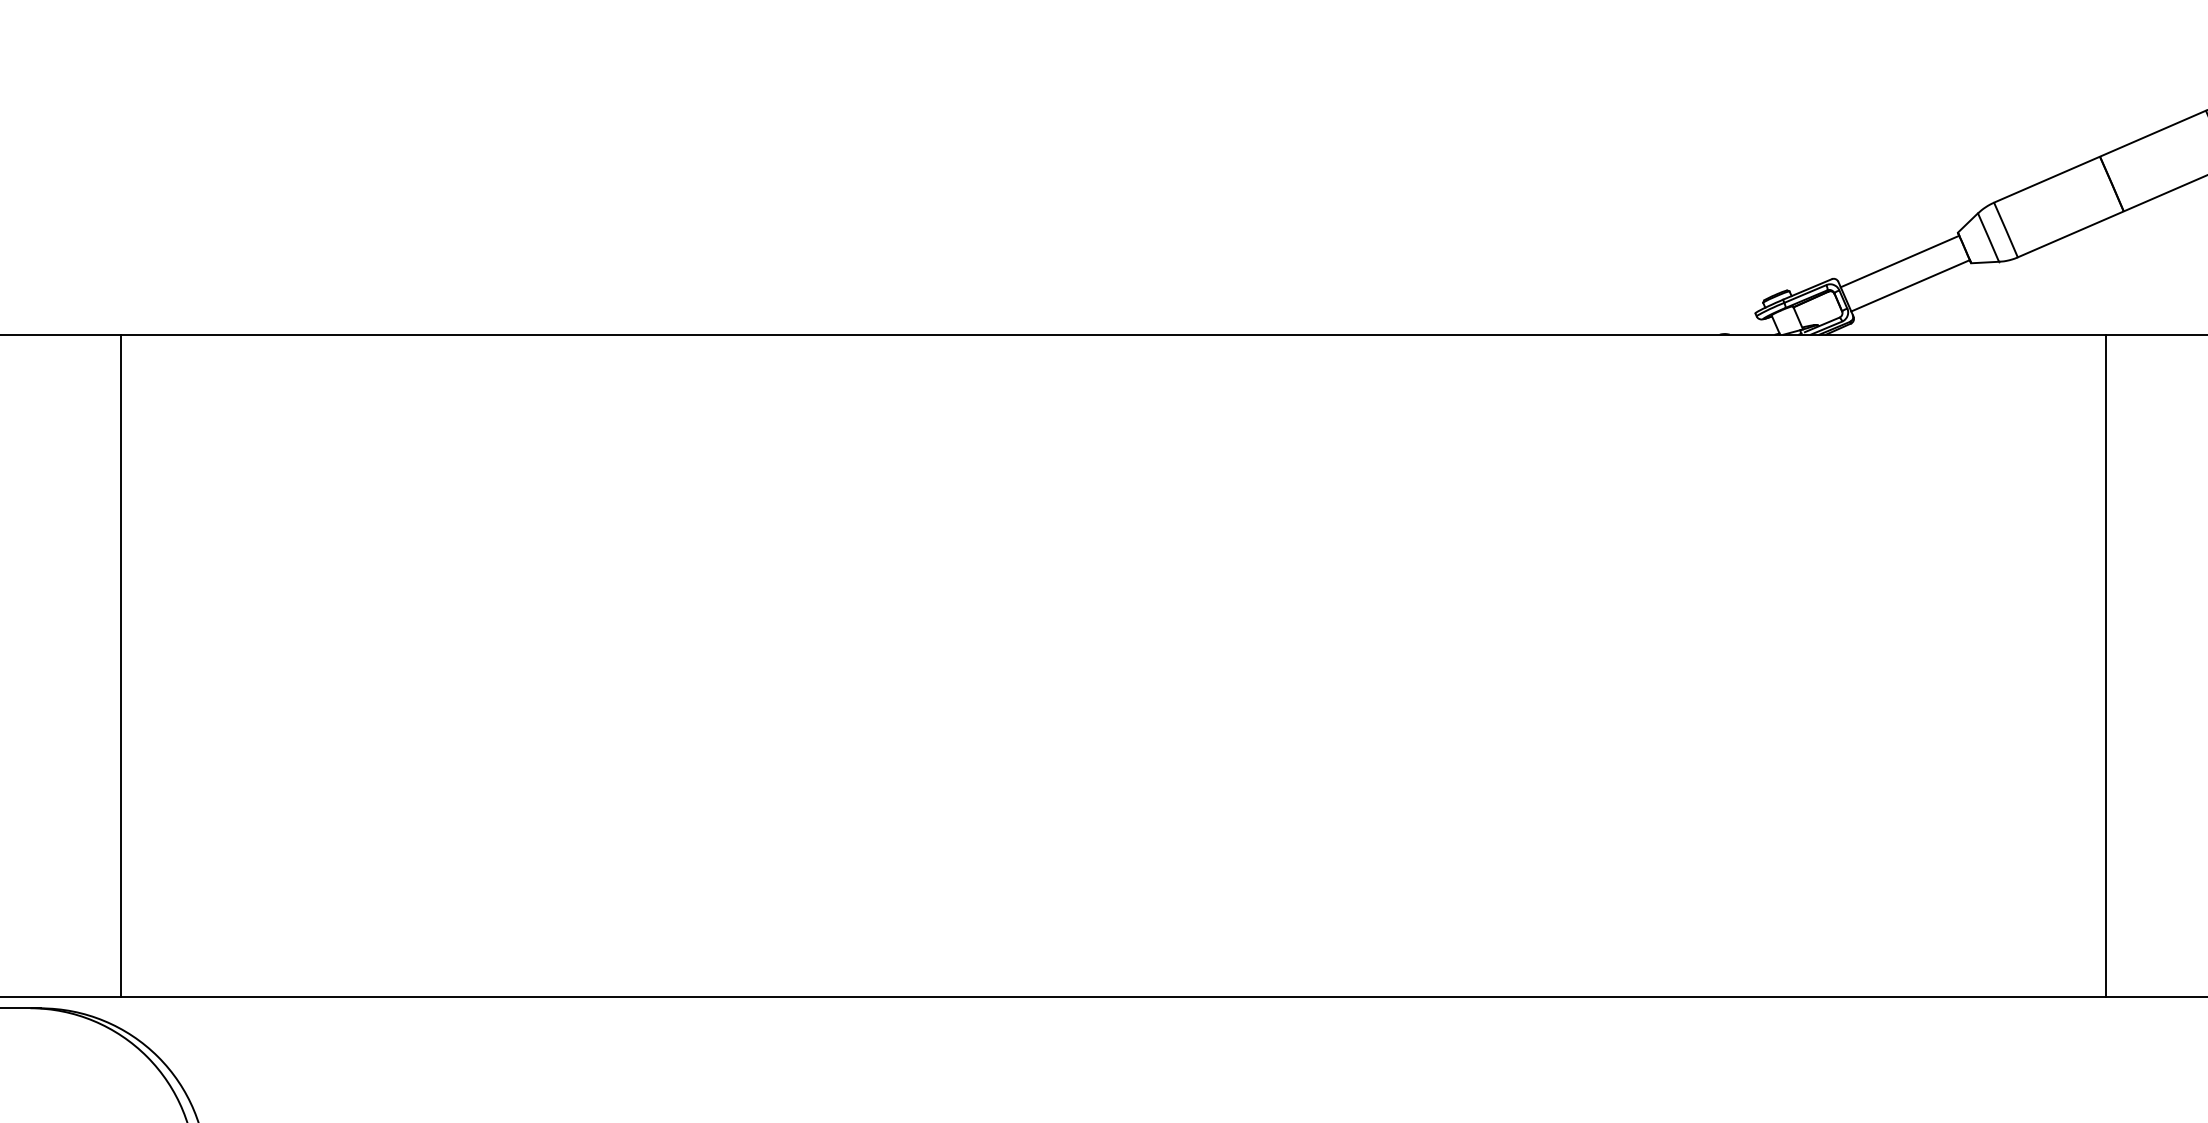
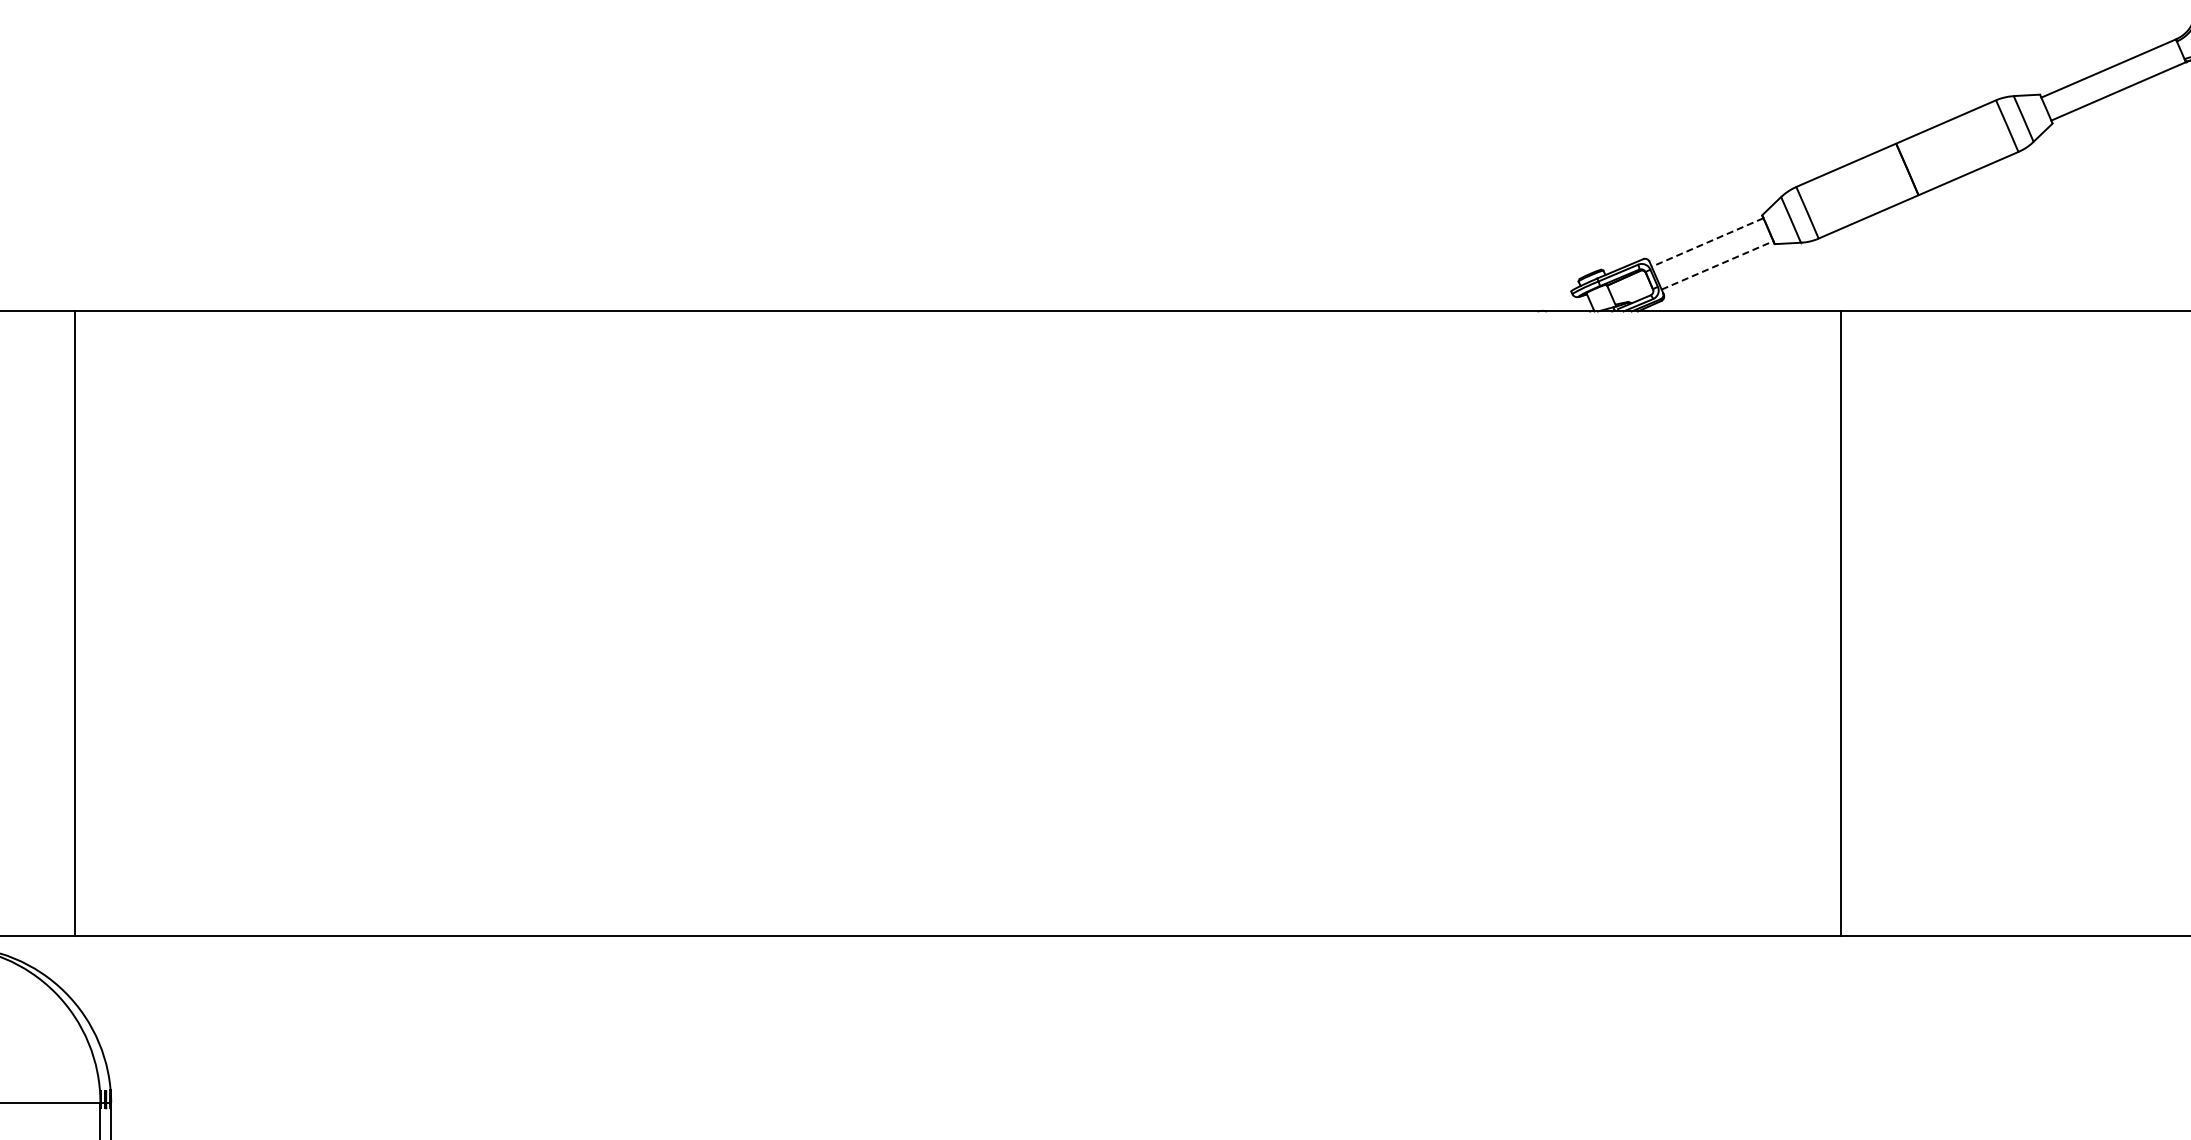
line: (1899, 261) -> (1707, 242), solid -> dashed
line: (1910, 285) -> (1717, 265), solid -> dashed
line: (121, 665) -> (75, 623), moved
line: (2105, 665) -> (1840, 623), moved

